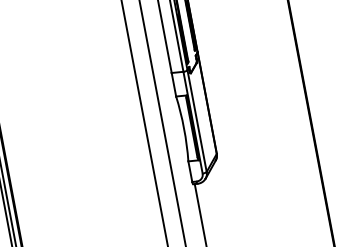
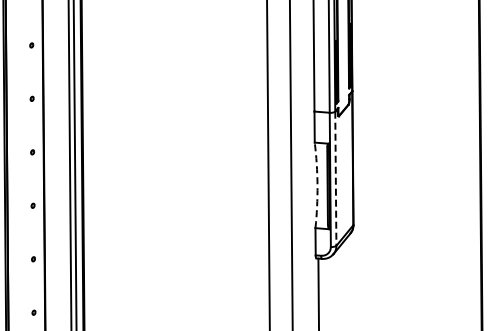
line: (196, 121) -> (335, 179), solid -> dashed
arc: (184, 128) -> (317, 185), solid -> dashed

